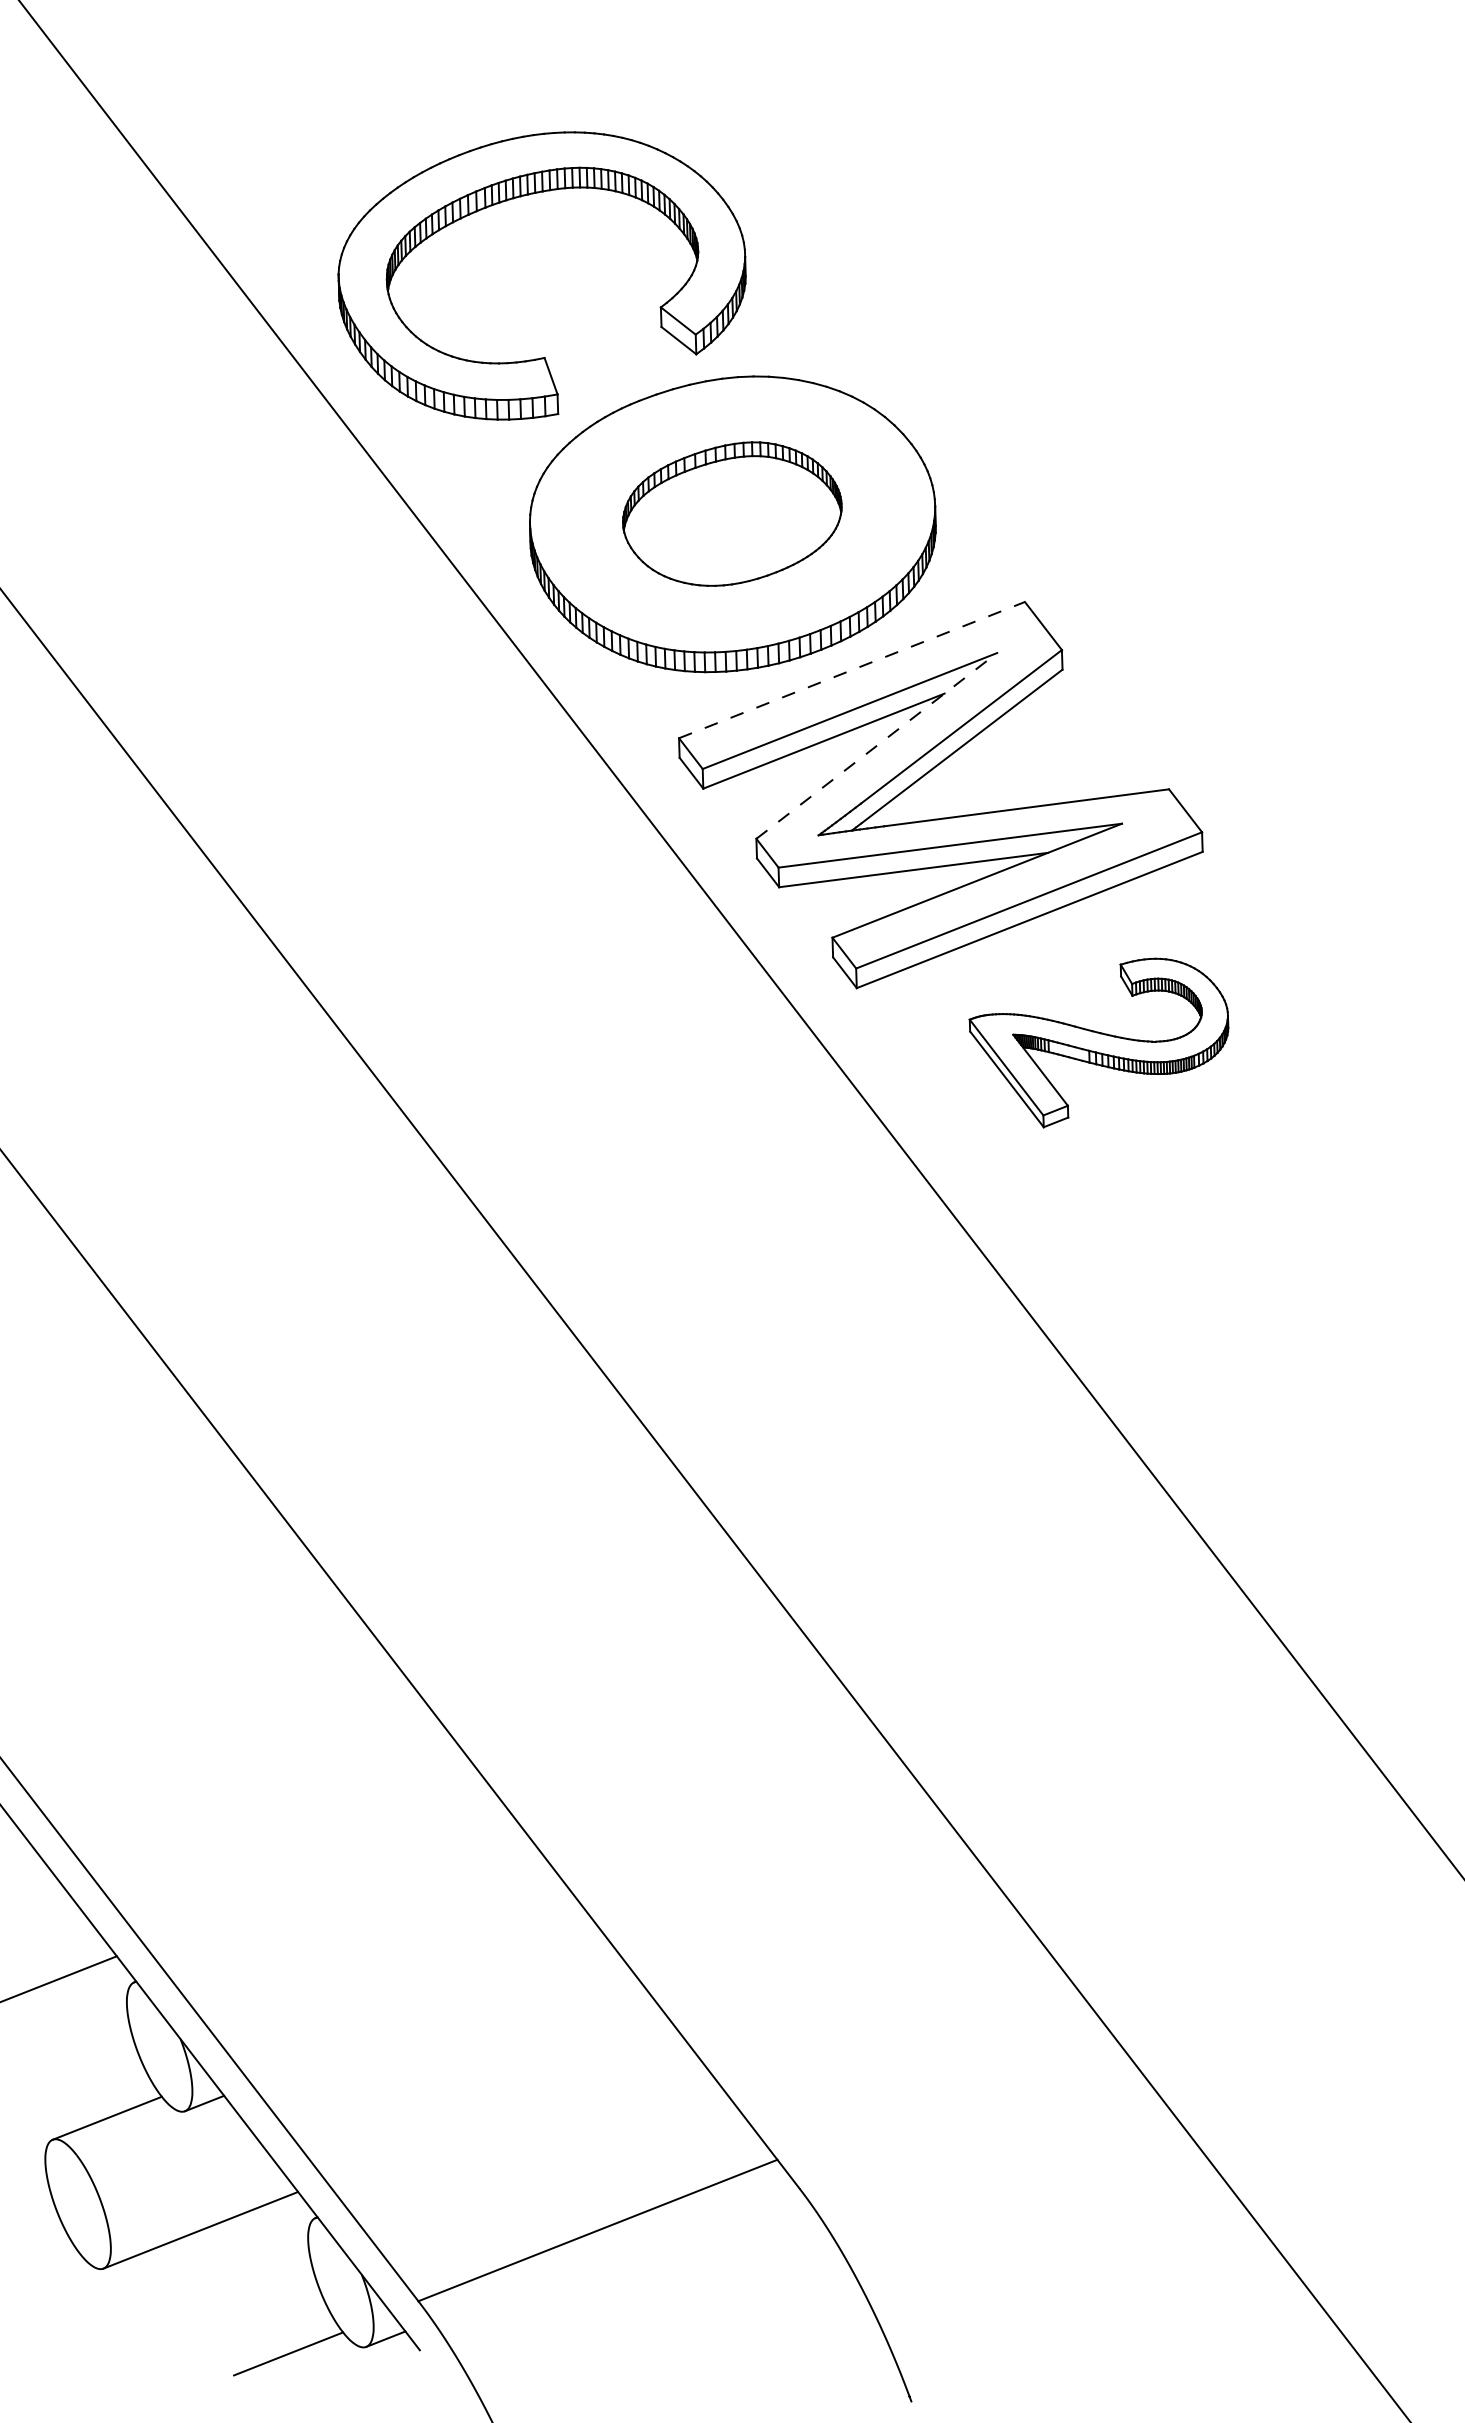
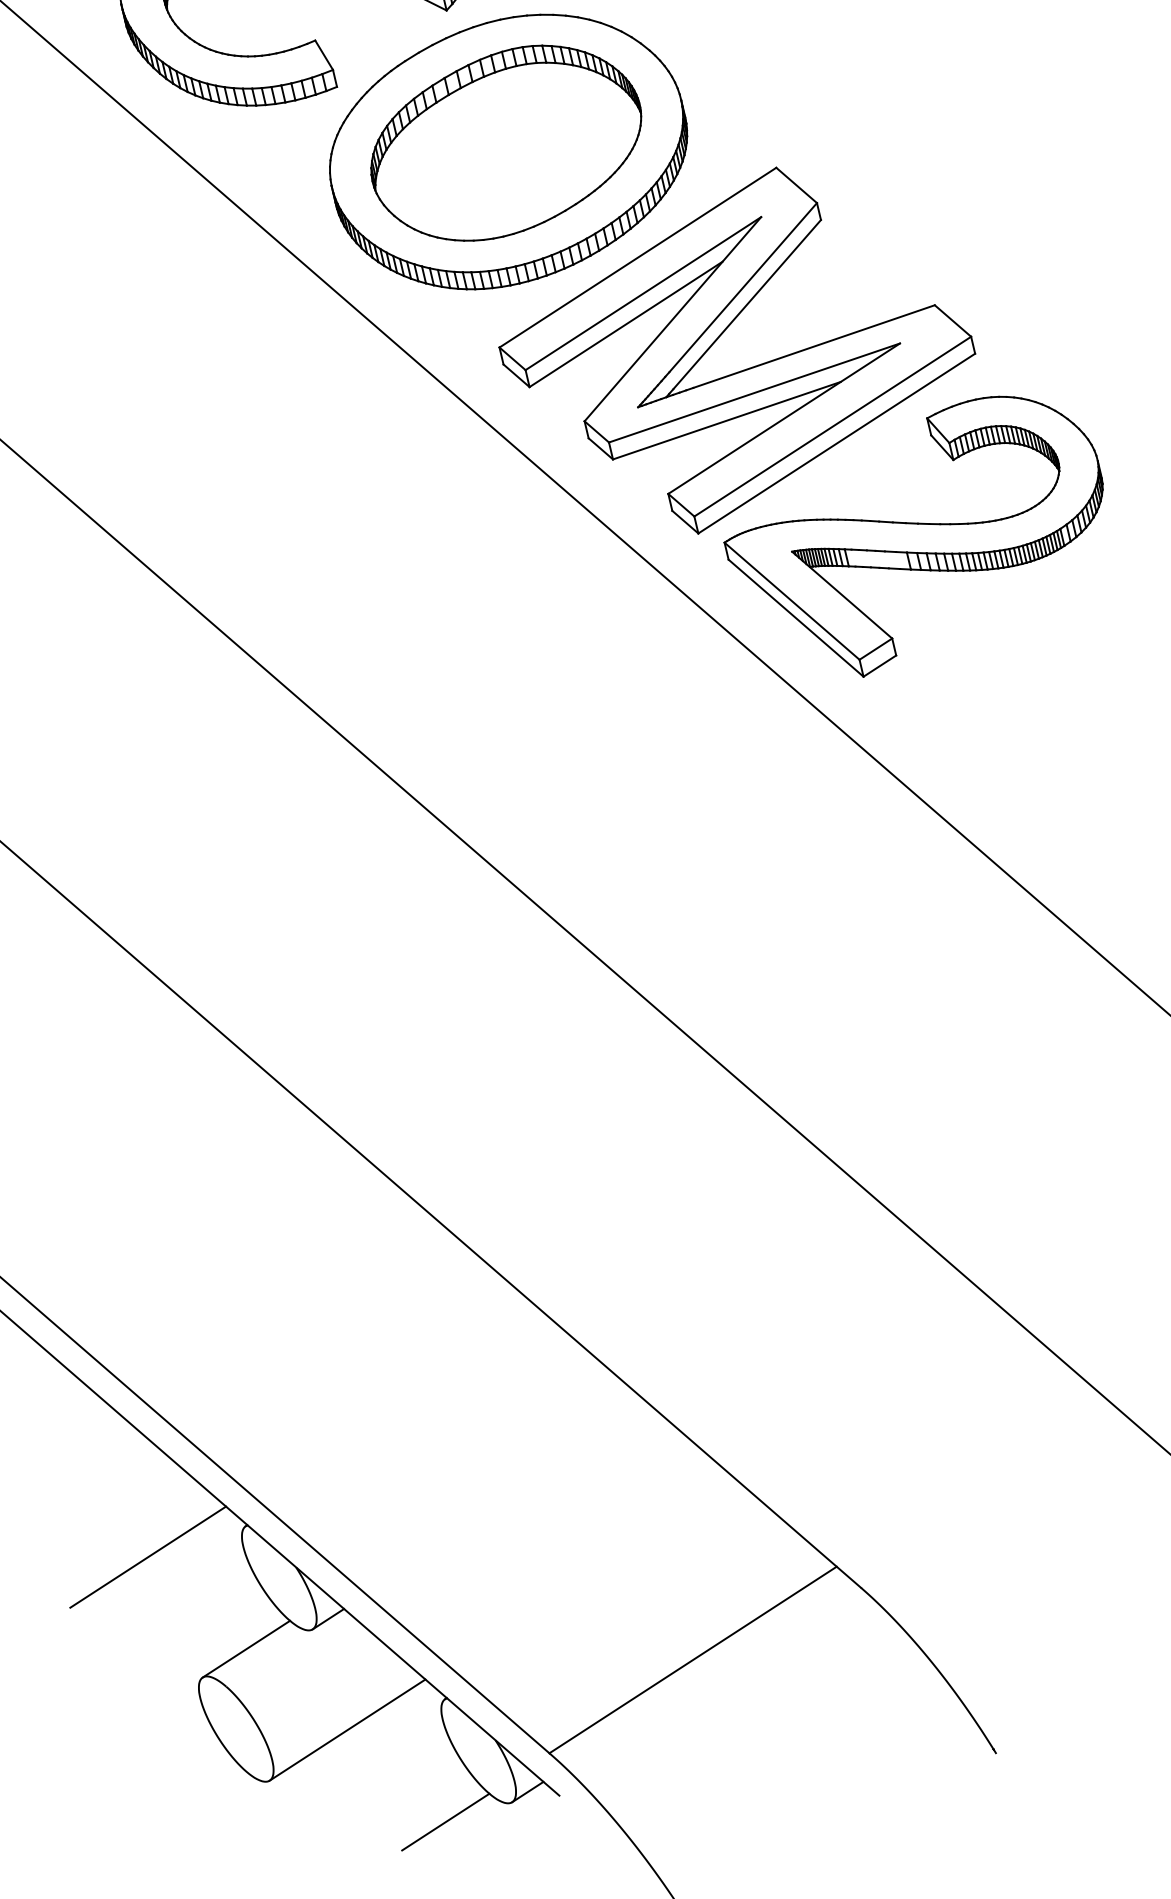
part: (732, 513) -> (506, 142), size x1.43
line: (852, 670) -> (638, 257), dashed -> solid
line: (877, 745) -> (673, 318), dashed -> solid
part: (1098, 1042) -> (918, 537), size x1.67

